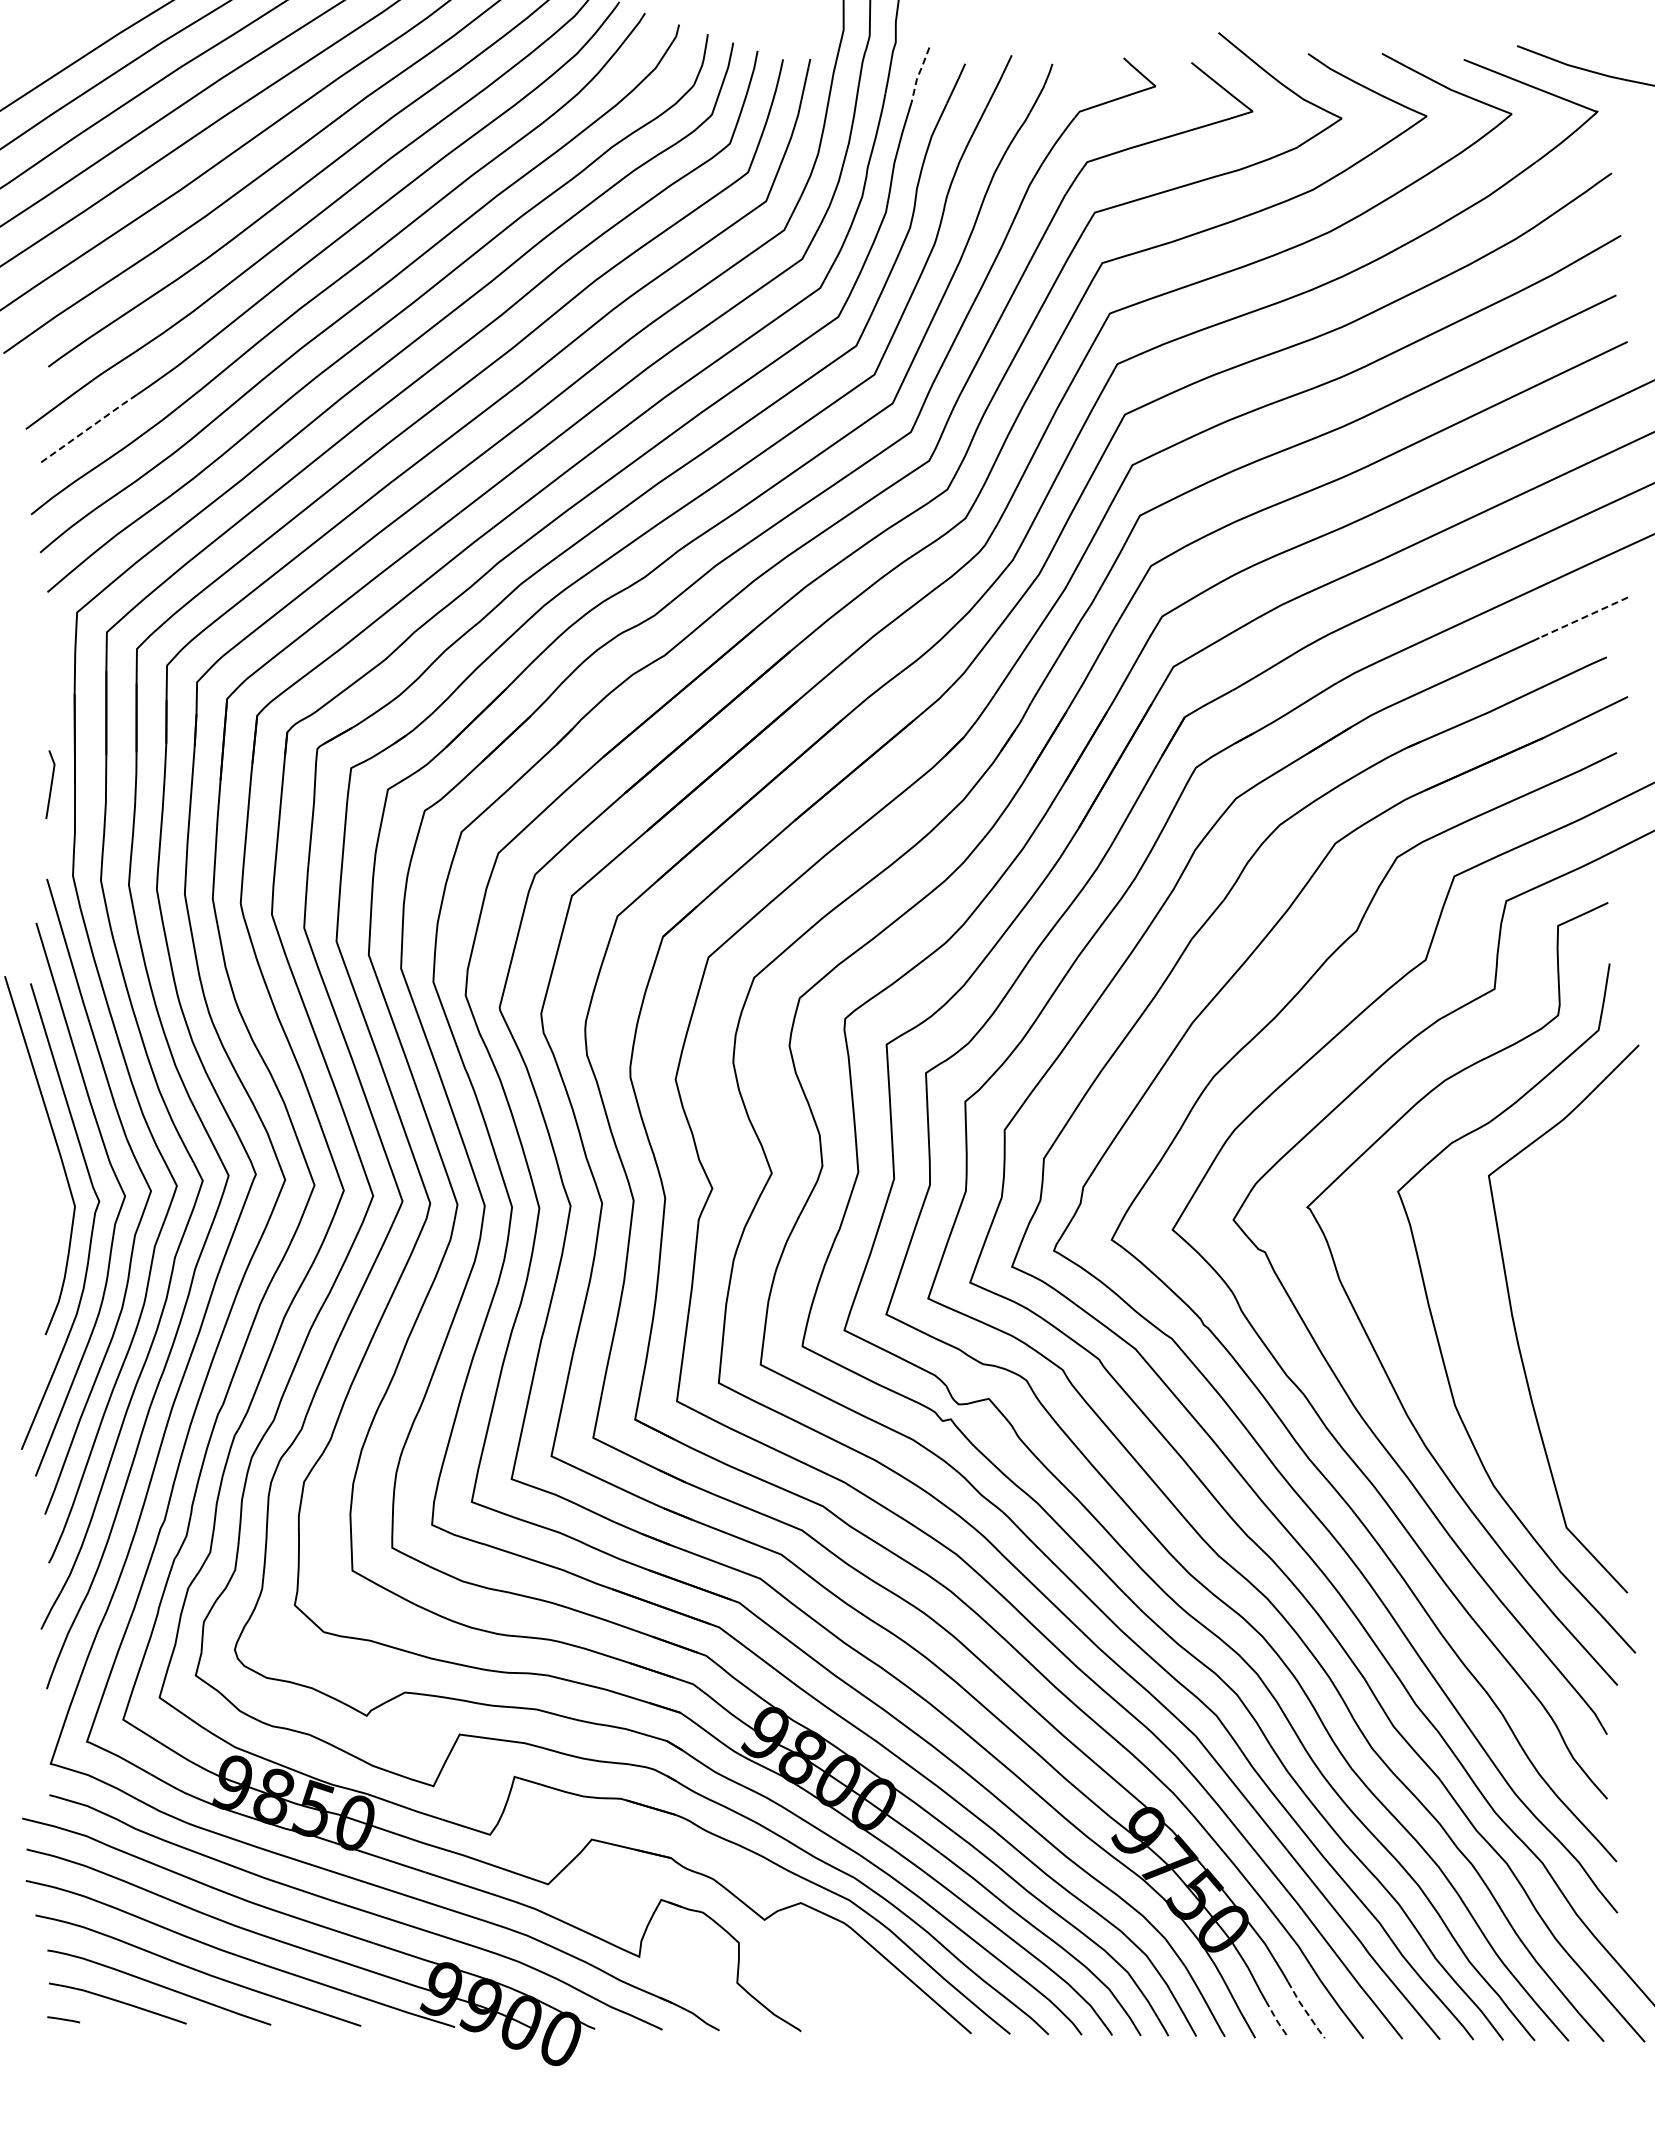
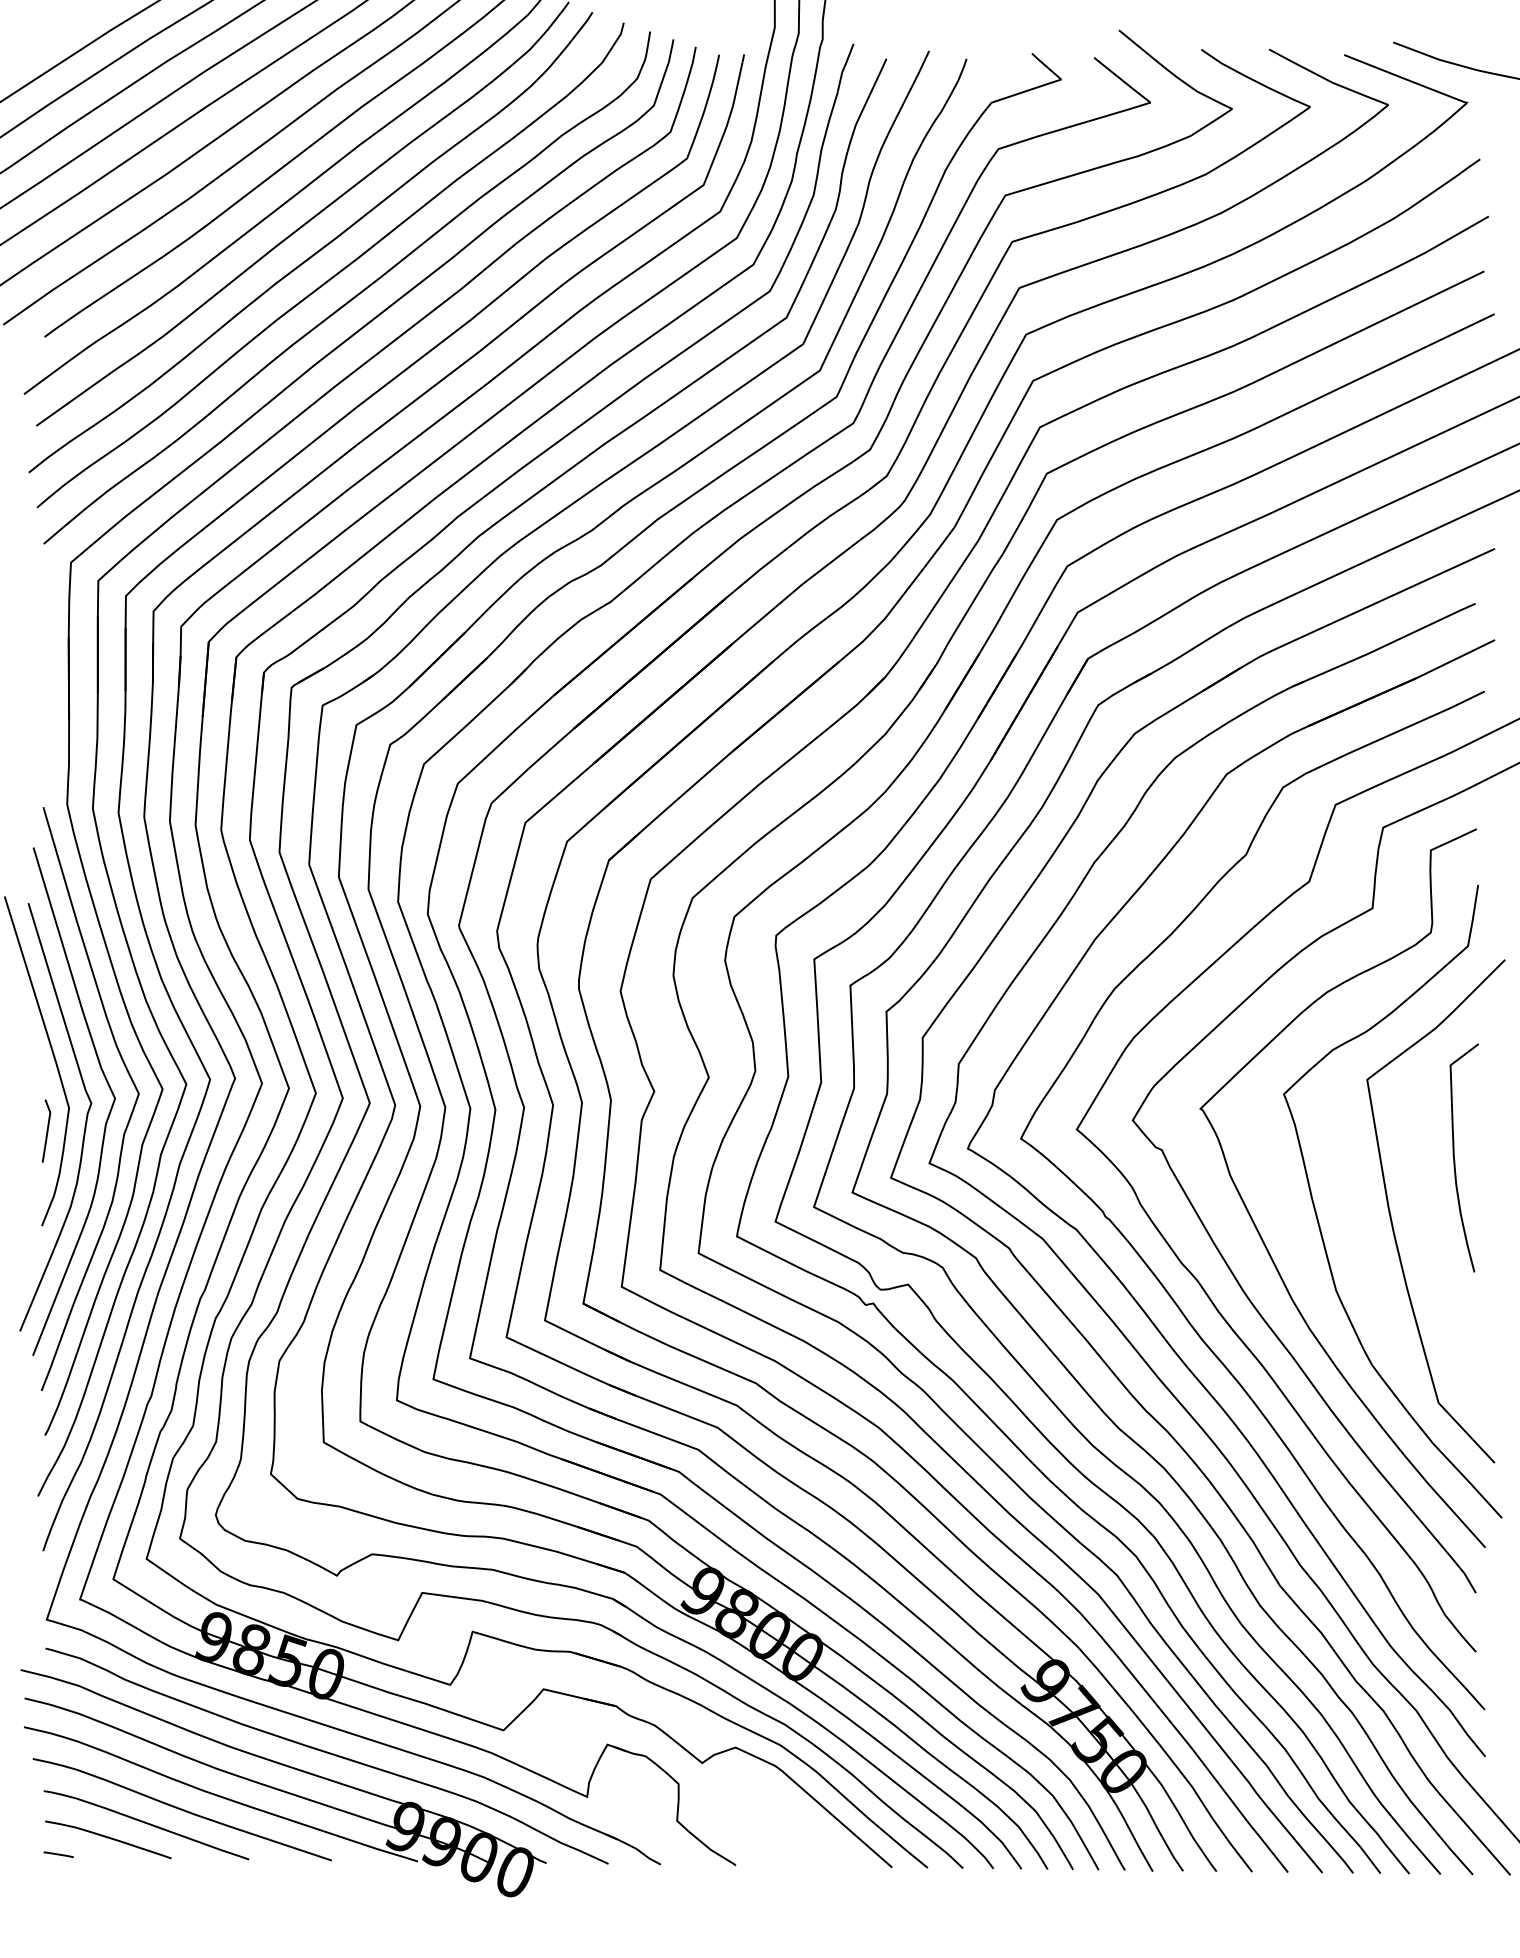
line: (919, 73) -> (844, 67), dashed -> solid
line: (88, 429) -> (81, 394), dashed -> solid
line: (1583, 617) -> (1454, 567), dashed -> solid
line: (50, 784) -> (46, 1130), moved
curve: (1584, 1260) -> (1455, 1157), added
line: (1305, 2010) -> (1198, 1846), dashed -> solid
line: (1276, 2019) -> (1172, 1854), dashed -> solid

